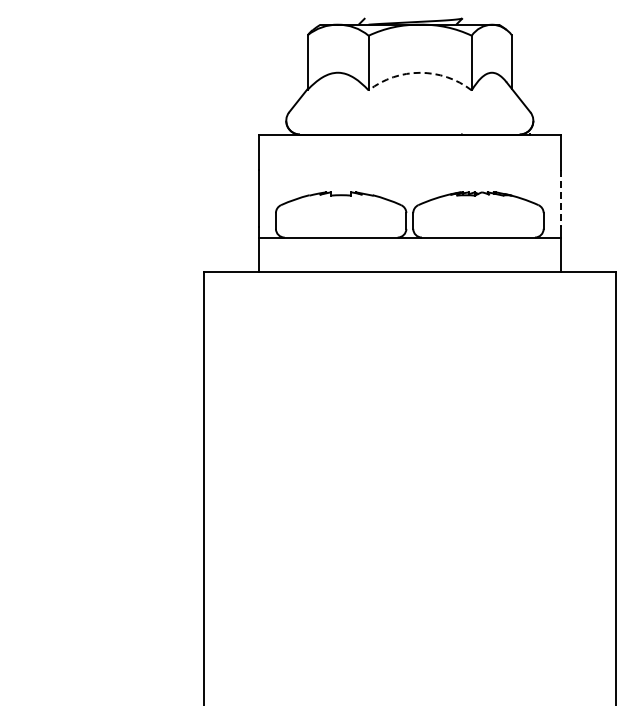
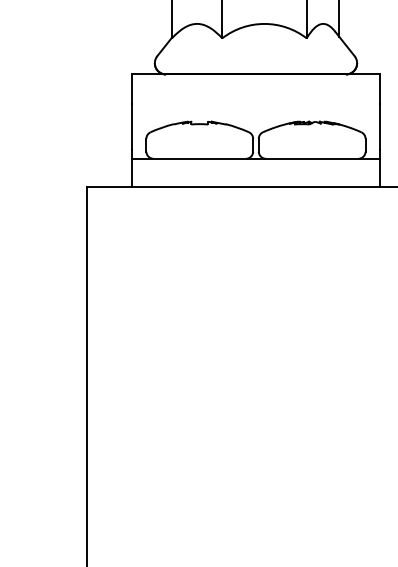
arc: (420, 72) -> (264, 23), dashed -> solid
line: (560, 198) -> (379, 126), dashed -> solid

